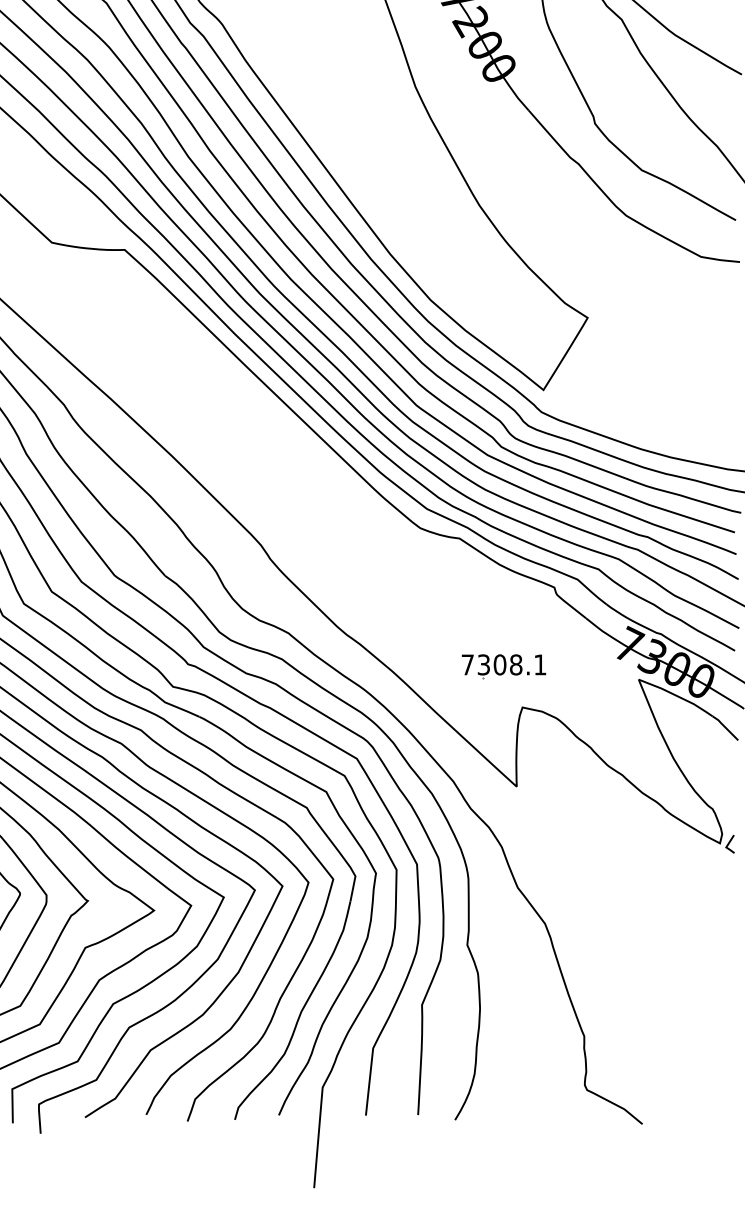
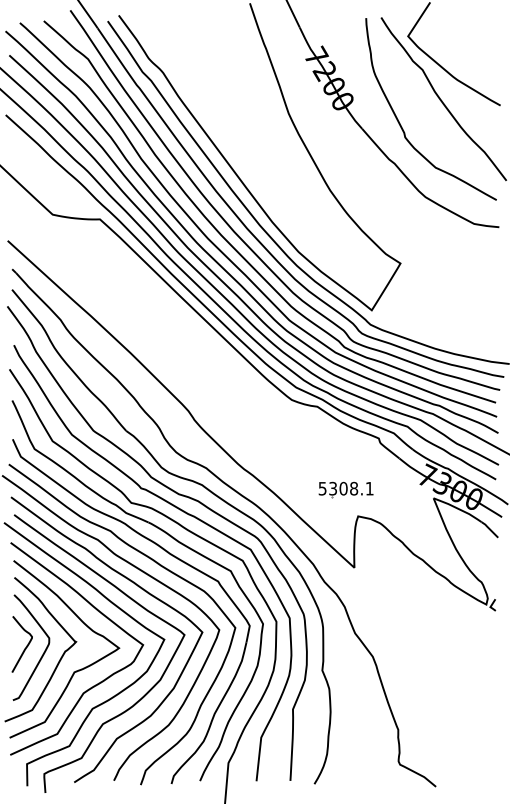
text: (467, 664) -> (322, 488), 7308.1 -> 5308.1

